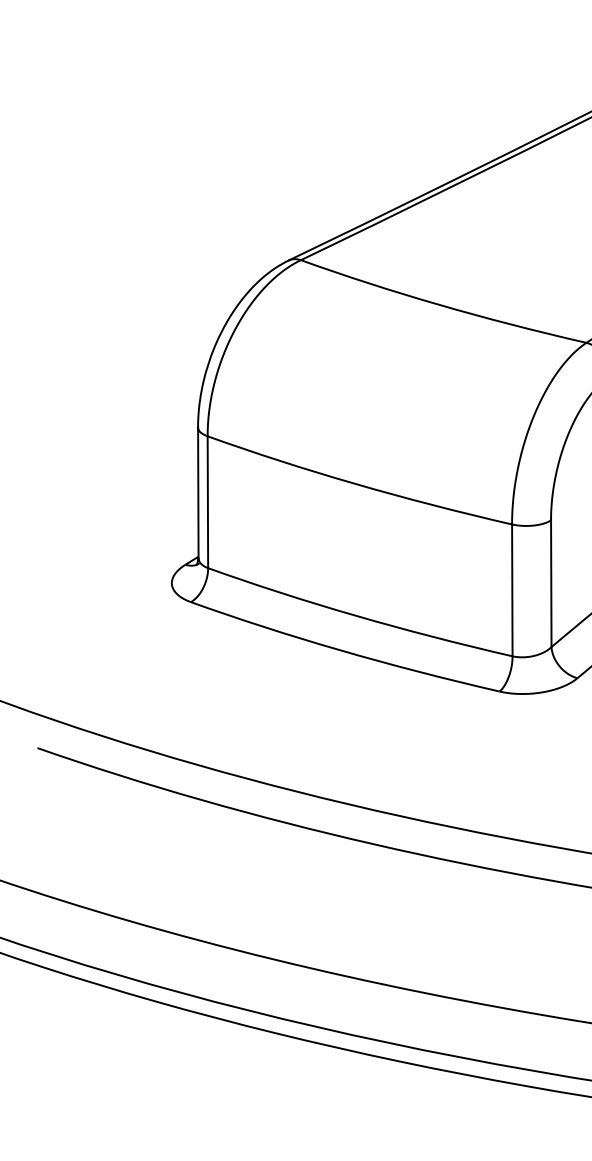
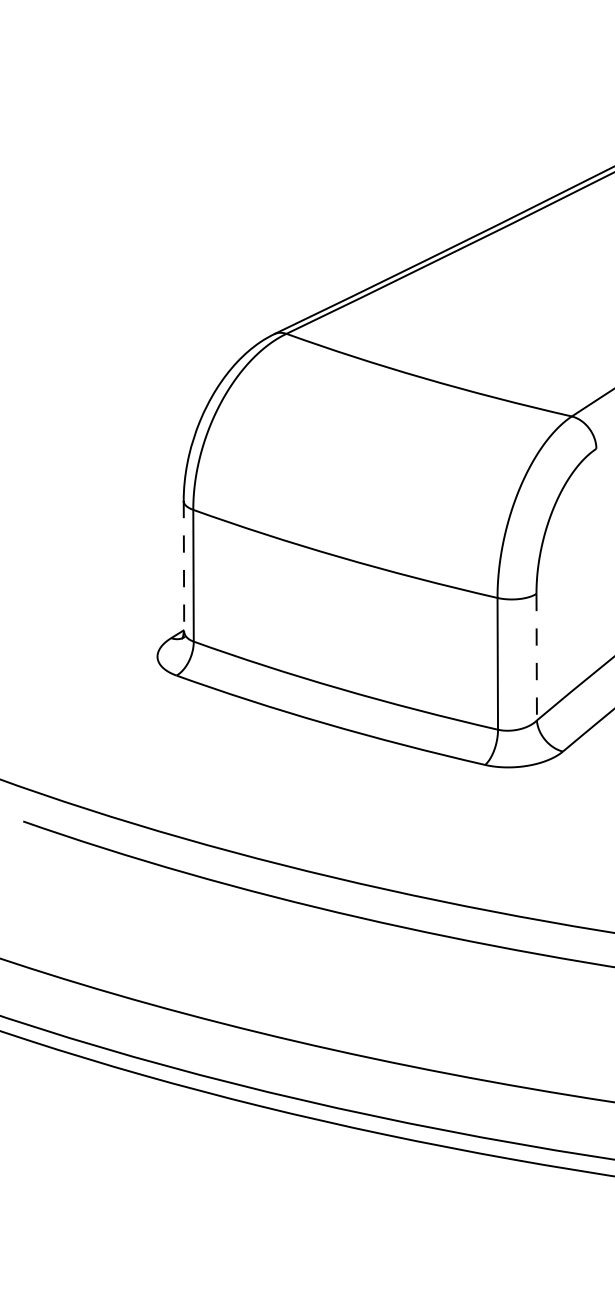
line: (197, 493) -> (183, 567), solid -> dashed
line: (551, 584) -> (536, 657), solid -> dashed

